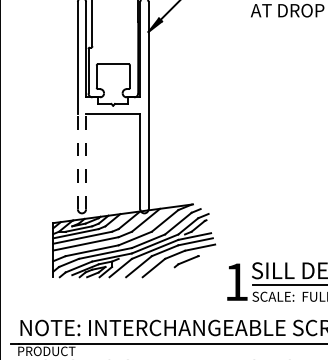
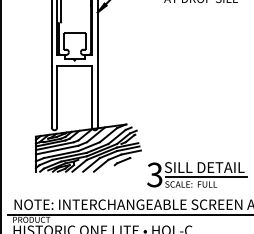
line: (77, 161) -> (51, 96), dashed -> solid
line: (86, 161) -> (57, 96), dashed -> solid
text: (235, 281) -> (154, 174), 1 -> 3

